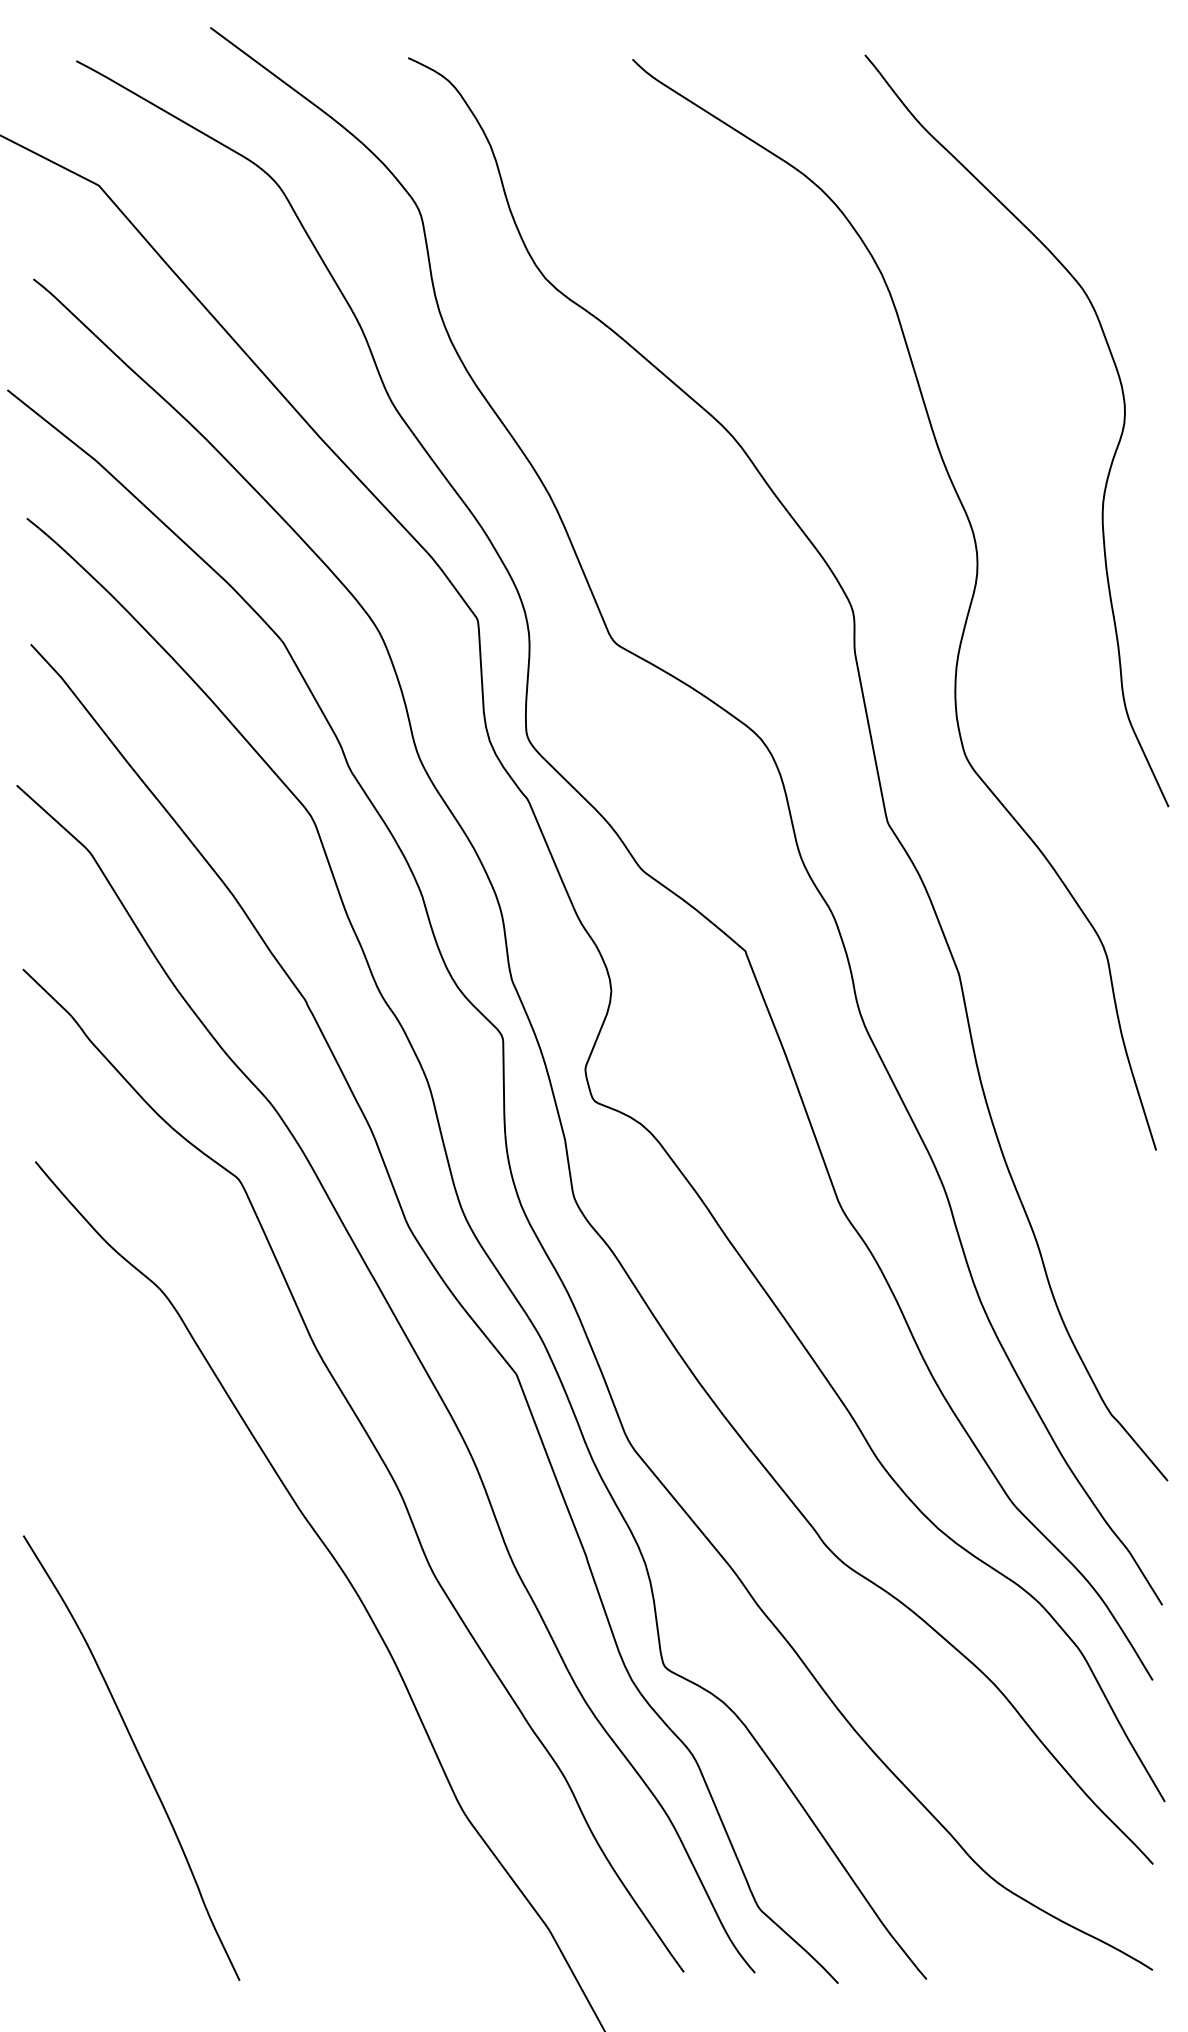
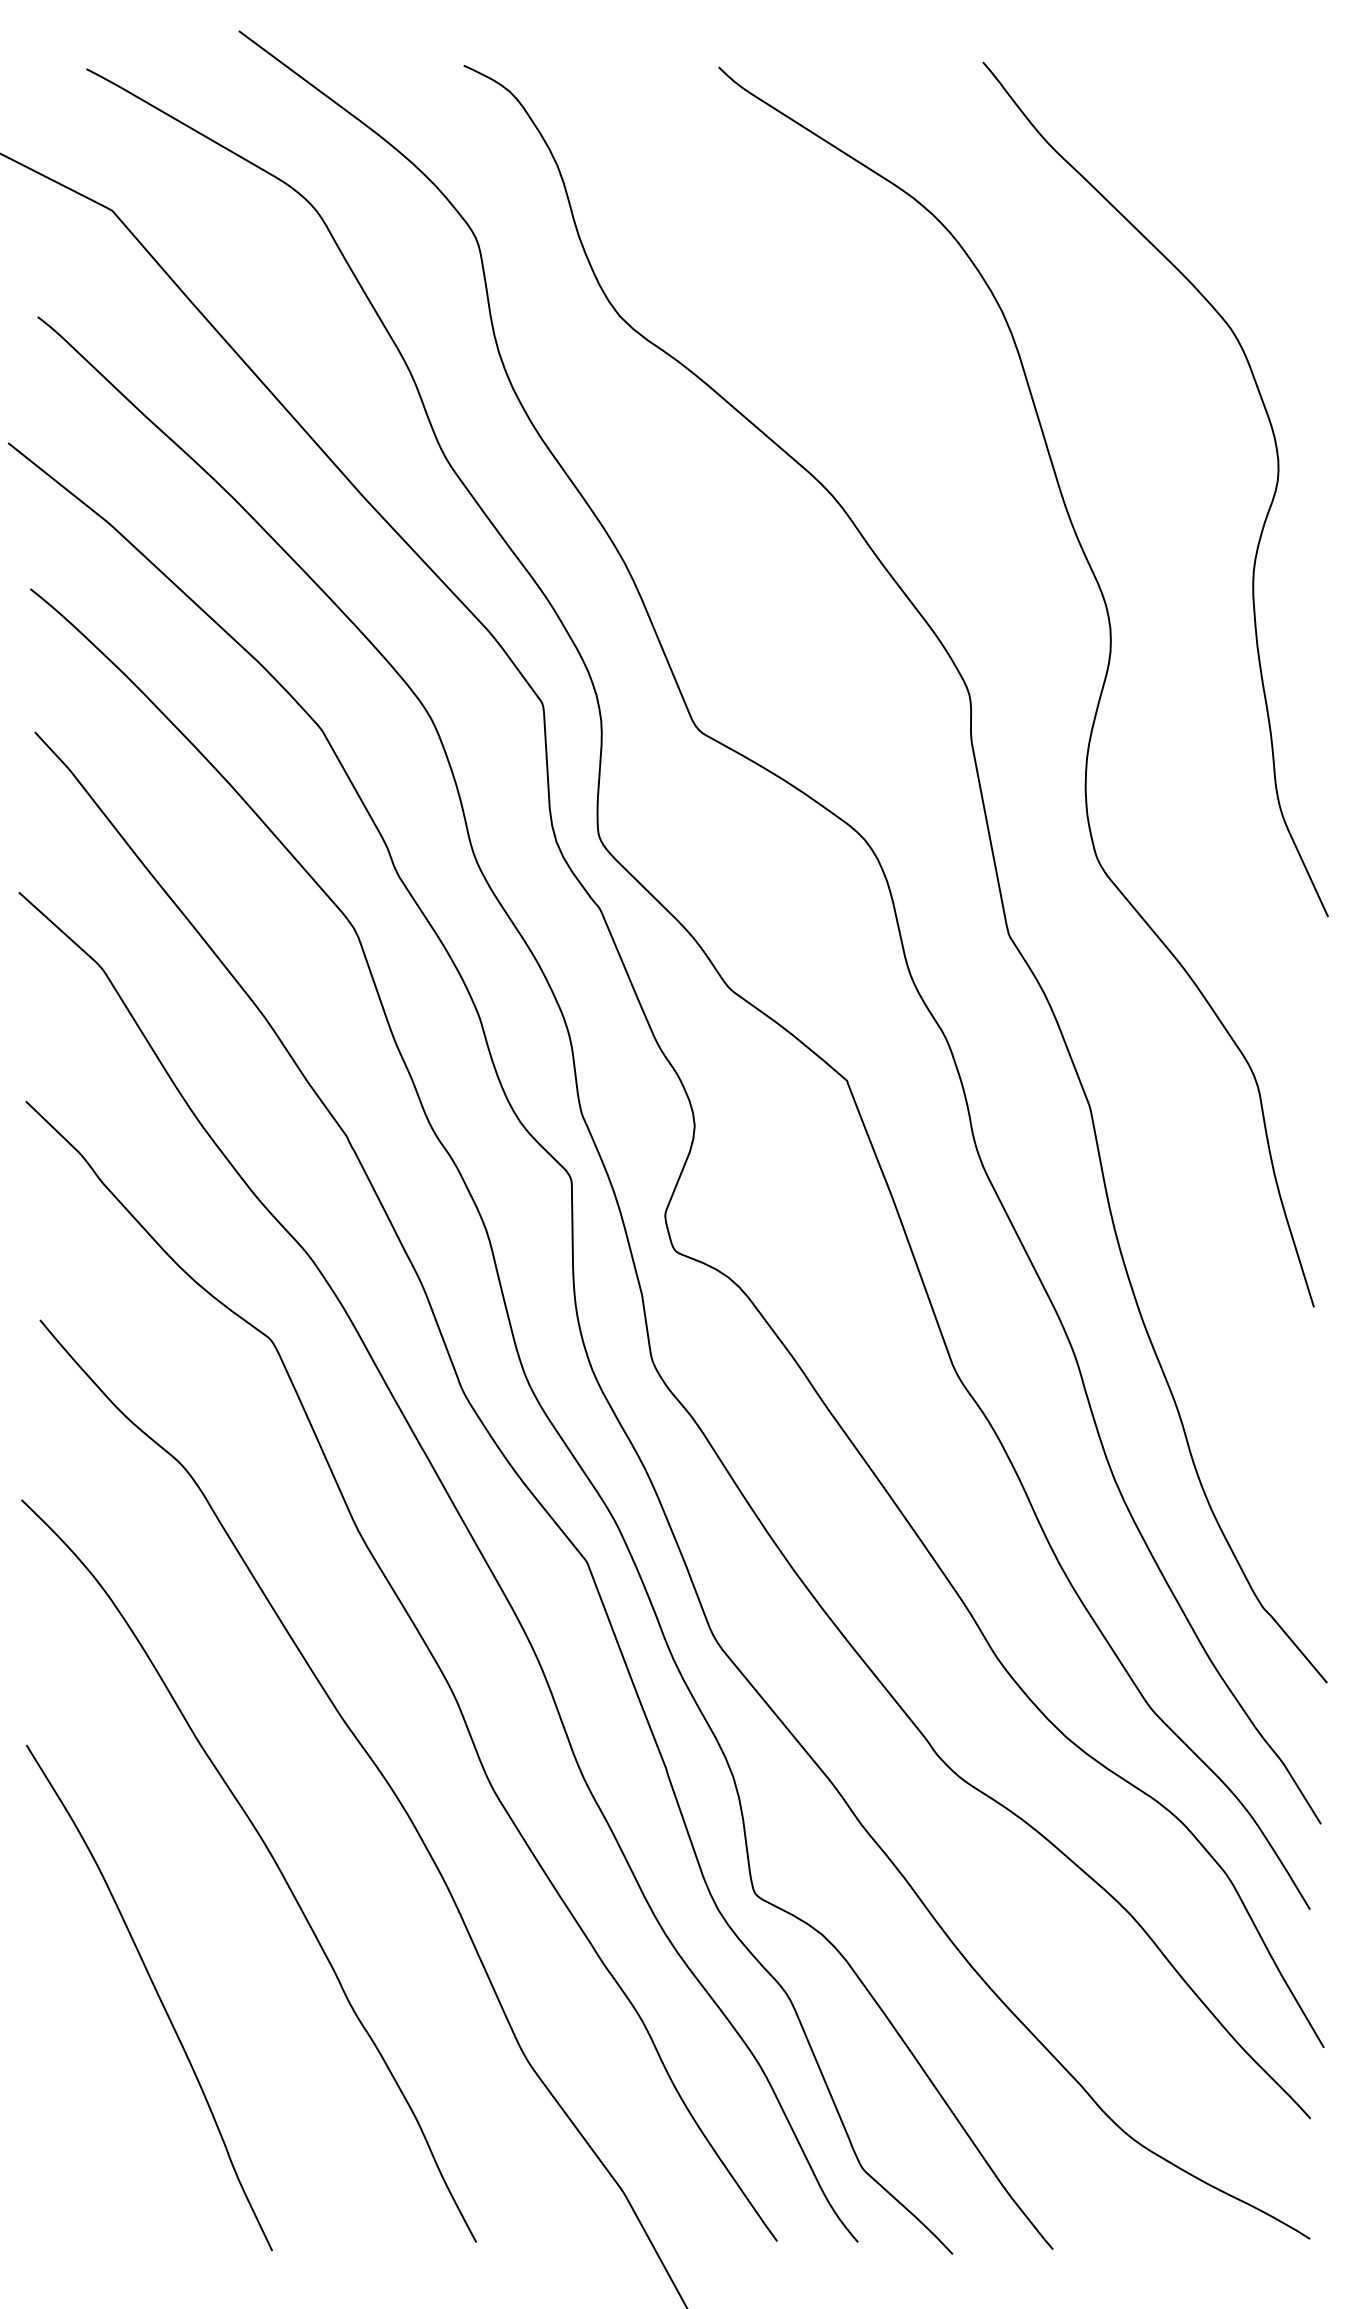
curve: (239, 1636) -> (272, 1859), added

